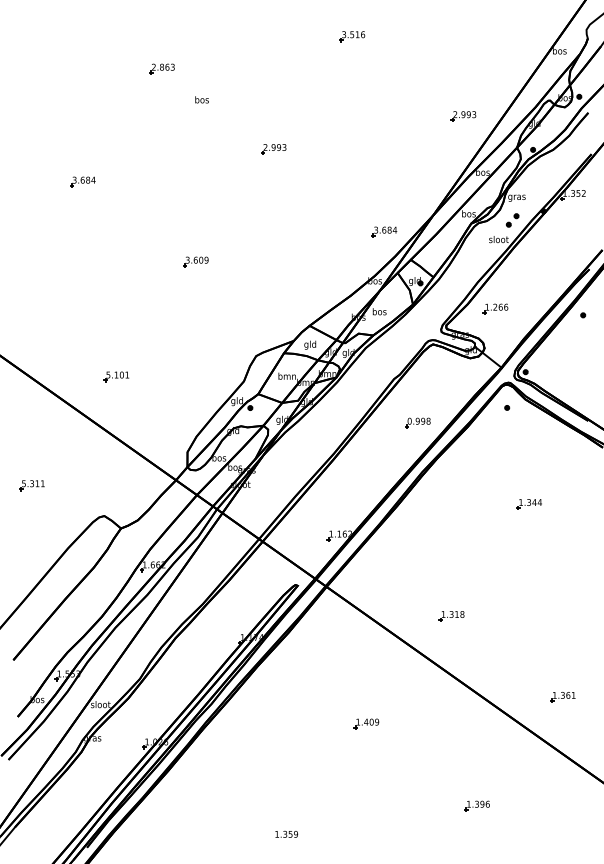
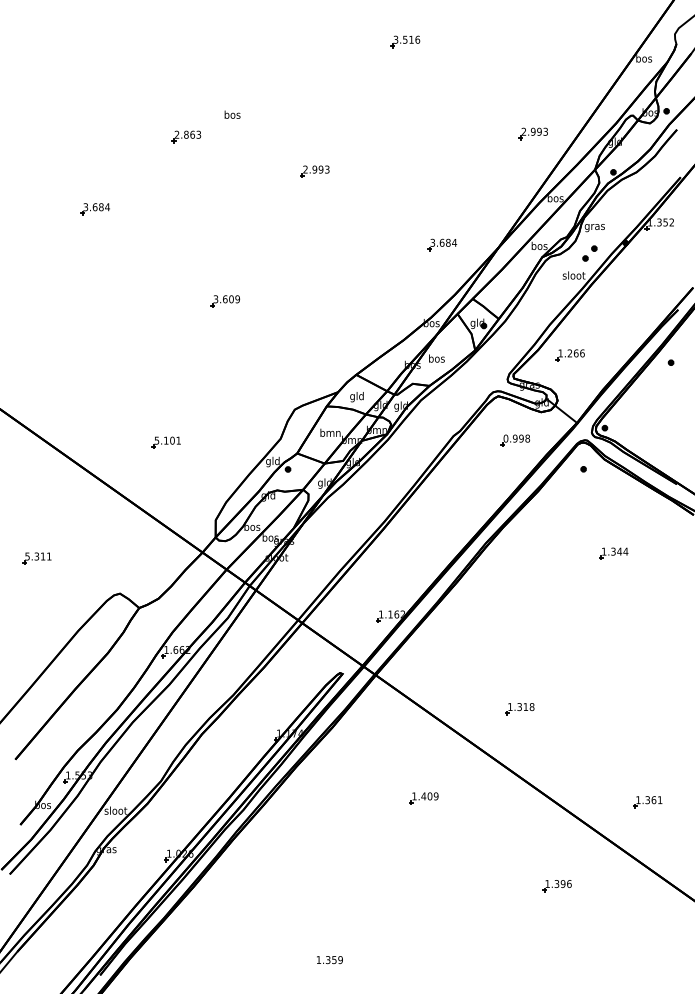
part: (161, 68) -> (185, 136), moved
part: (384, 231) -> (442, 244), moved
part: (116, 376) -> (166, 442), moved
part: (417, 422) -> (514, 440), moved
part: (528, 504) -> (612, 553), moved
part: (366, 723) -> (424, 797), moved
part: (476, 805) -> (556, 885), moved

